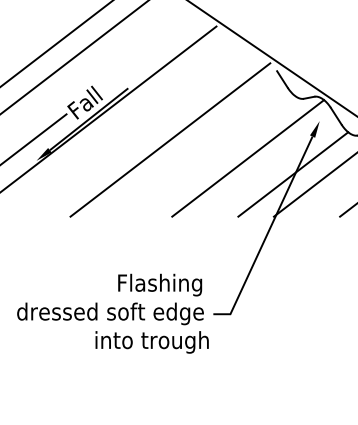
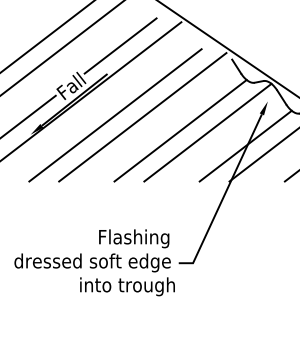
line: (143, 54) -> (120, 45), added
line: (137, 137) -> (115, 115), added
line: (215, 155) -> (180, 130), added

